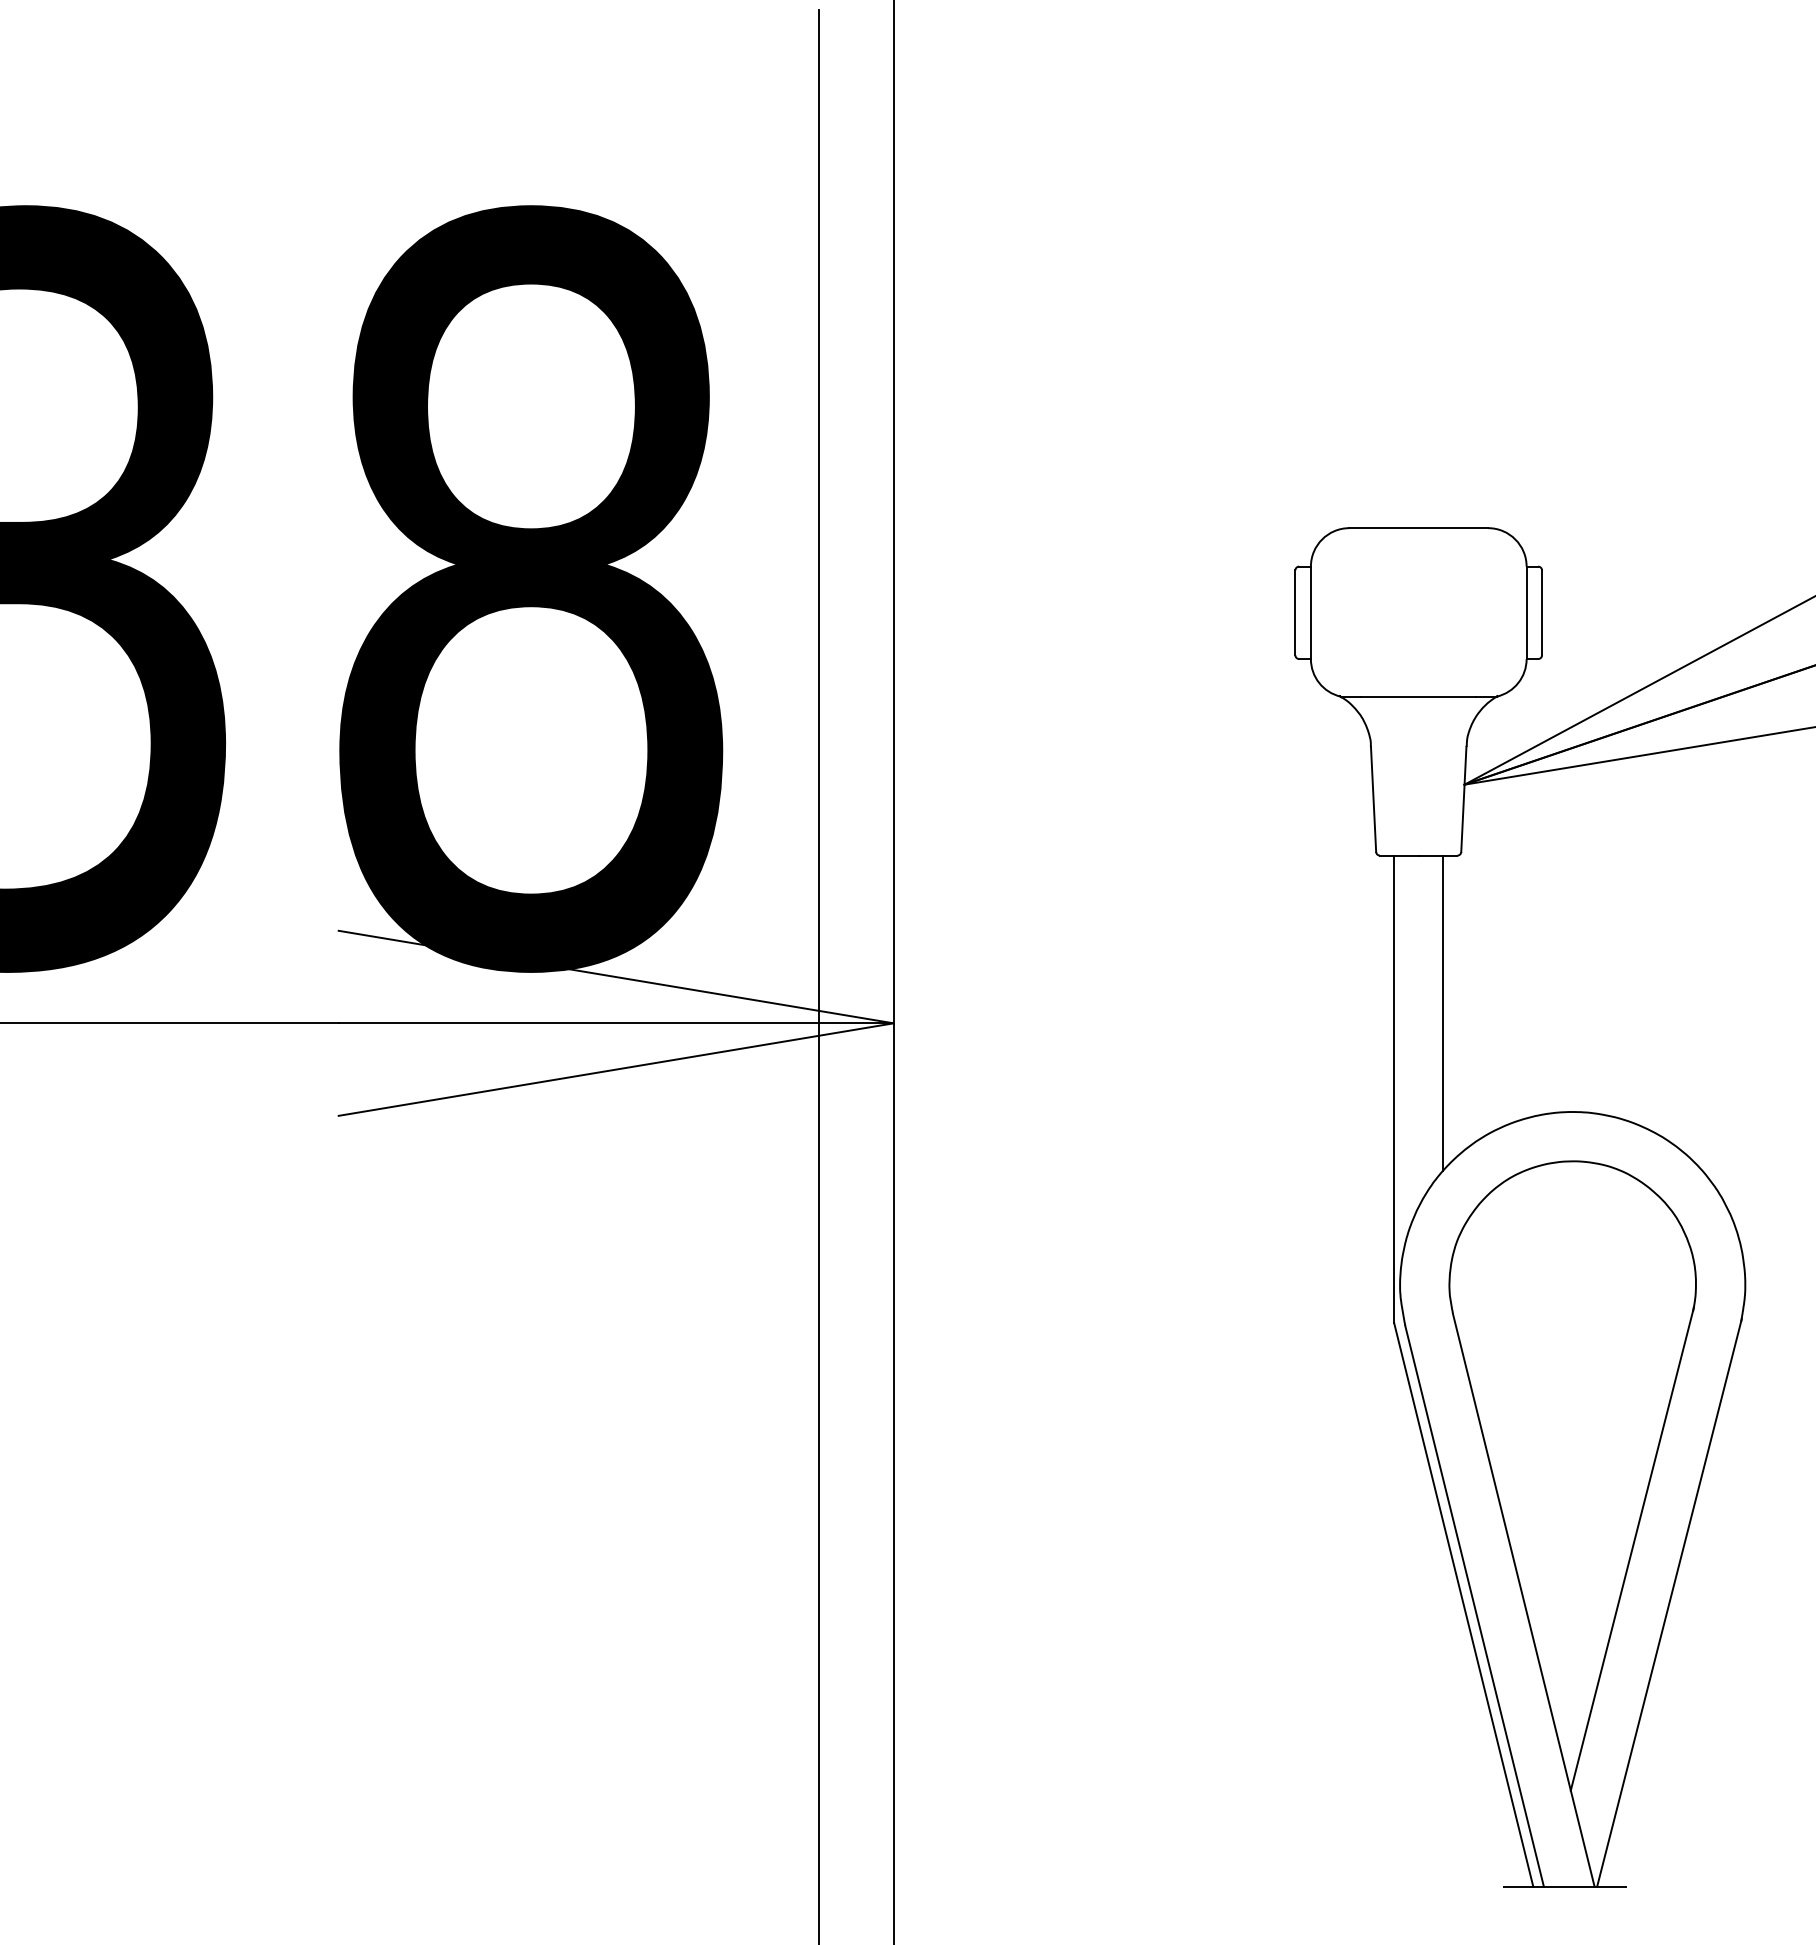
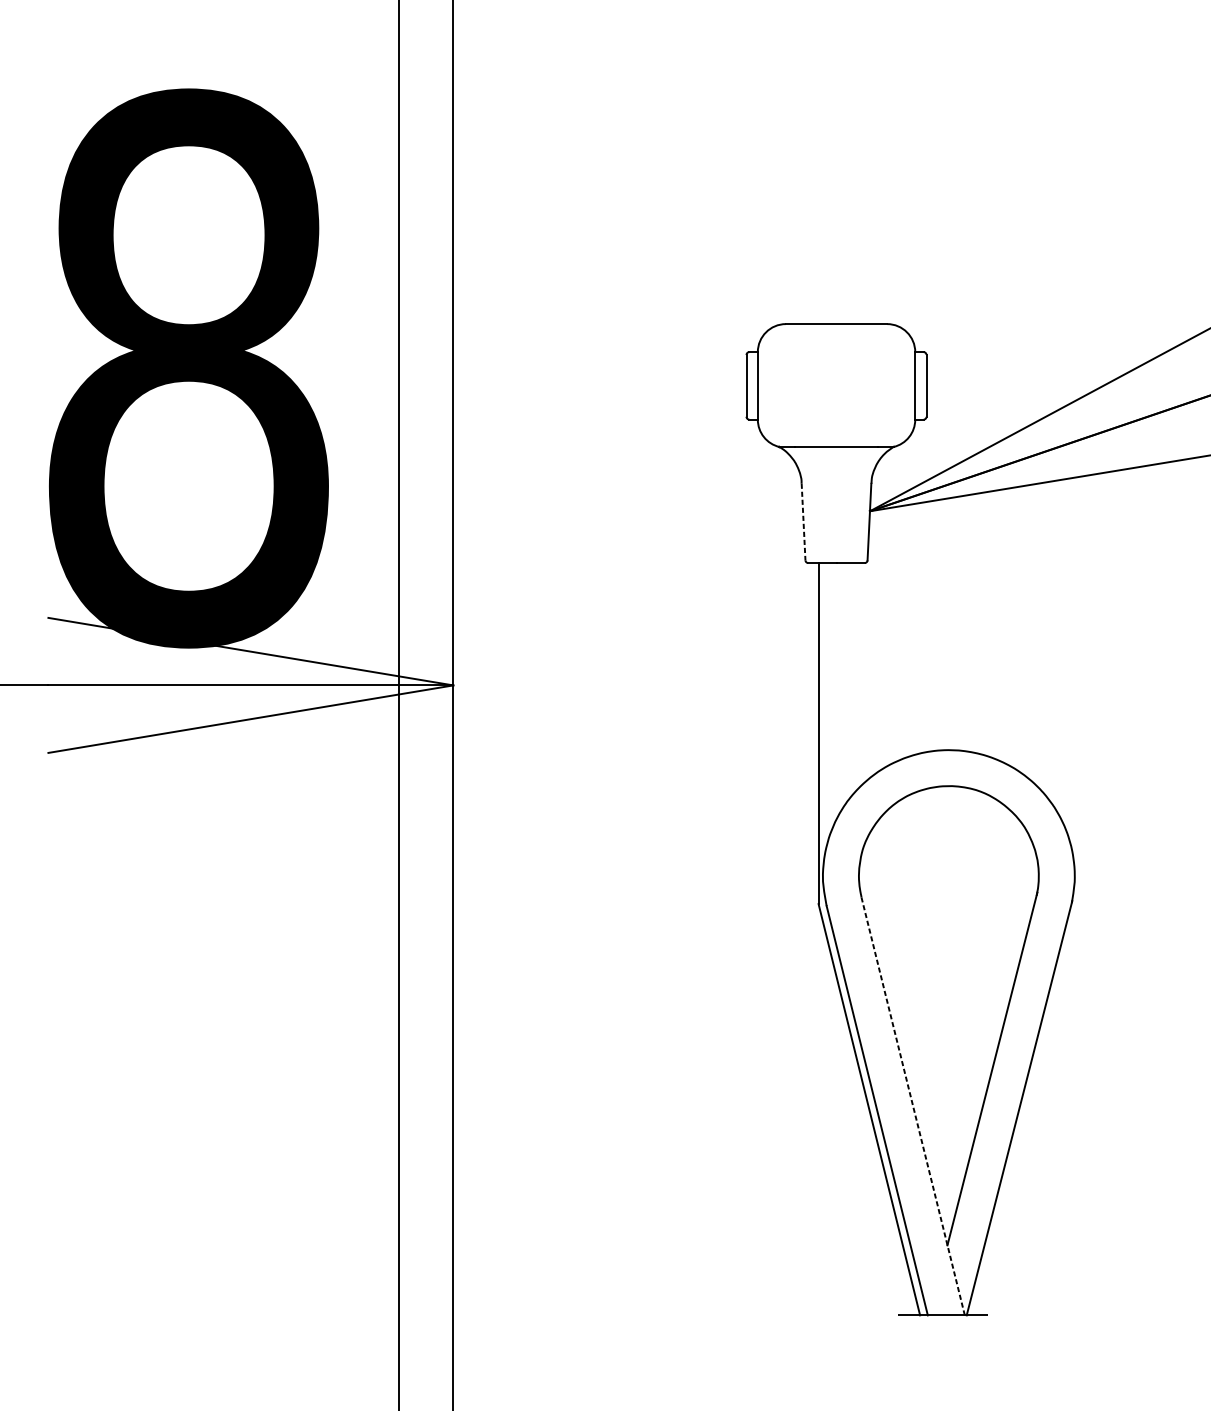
line: (1373, 799) -> (803, 522), solid -> dashed
line: (1443, 1012) -> (854, 677), removed
line: (1523, 1600) -> (912, 1106), solid -> dashed

